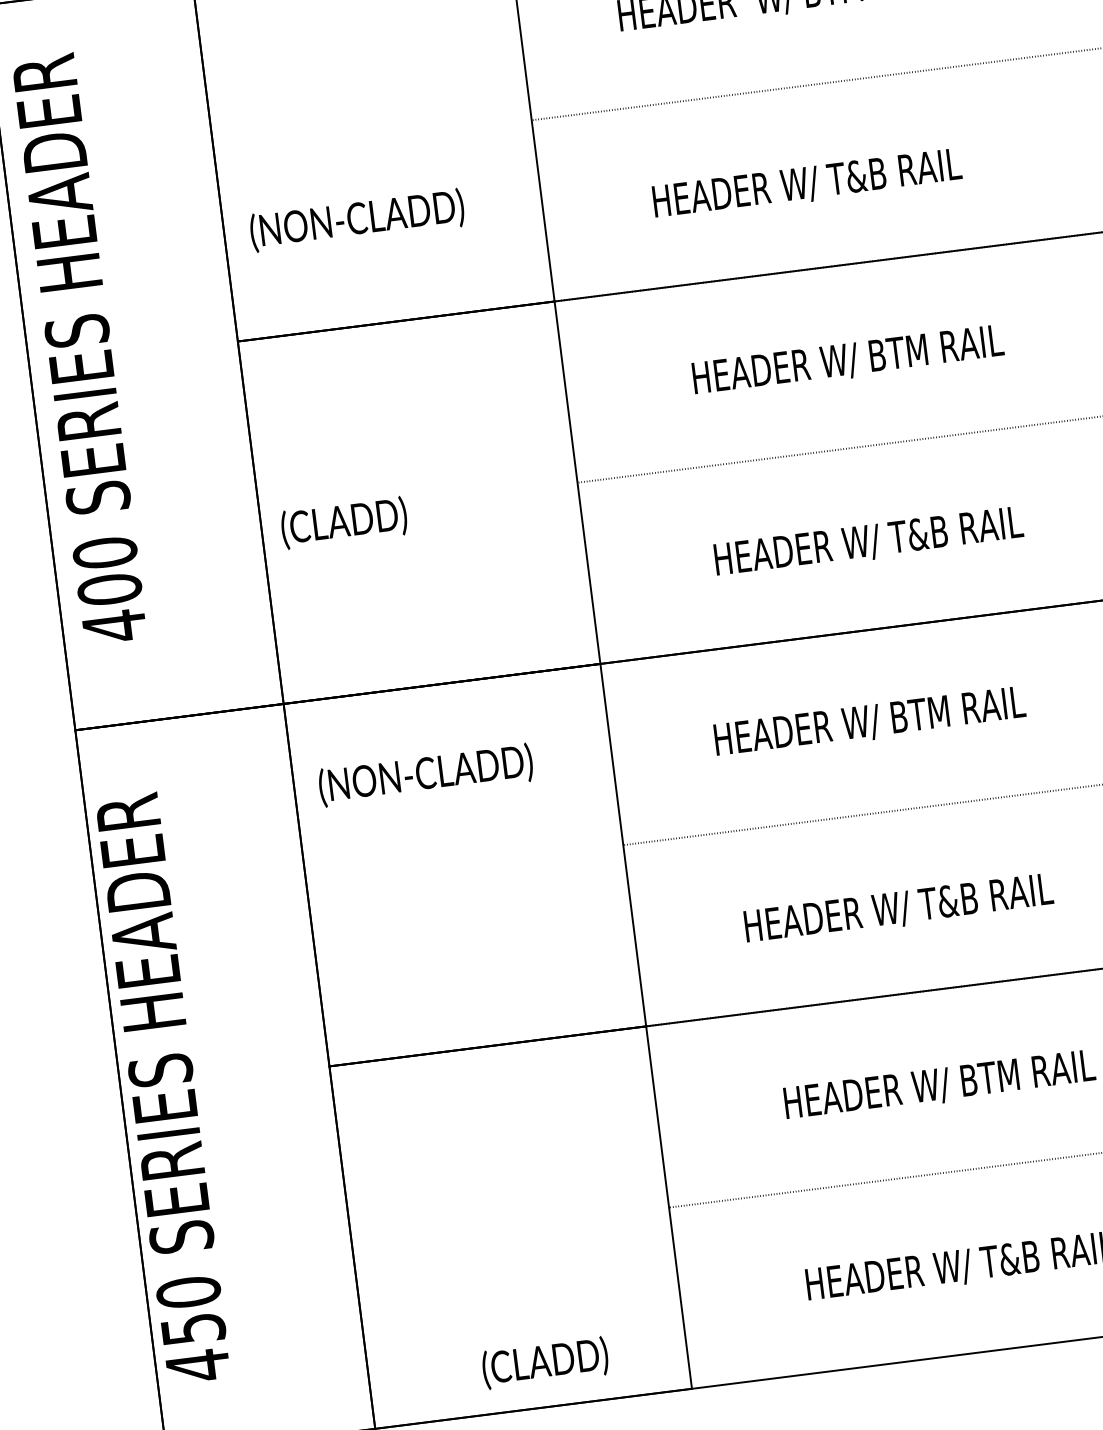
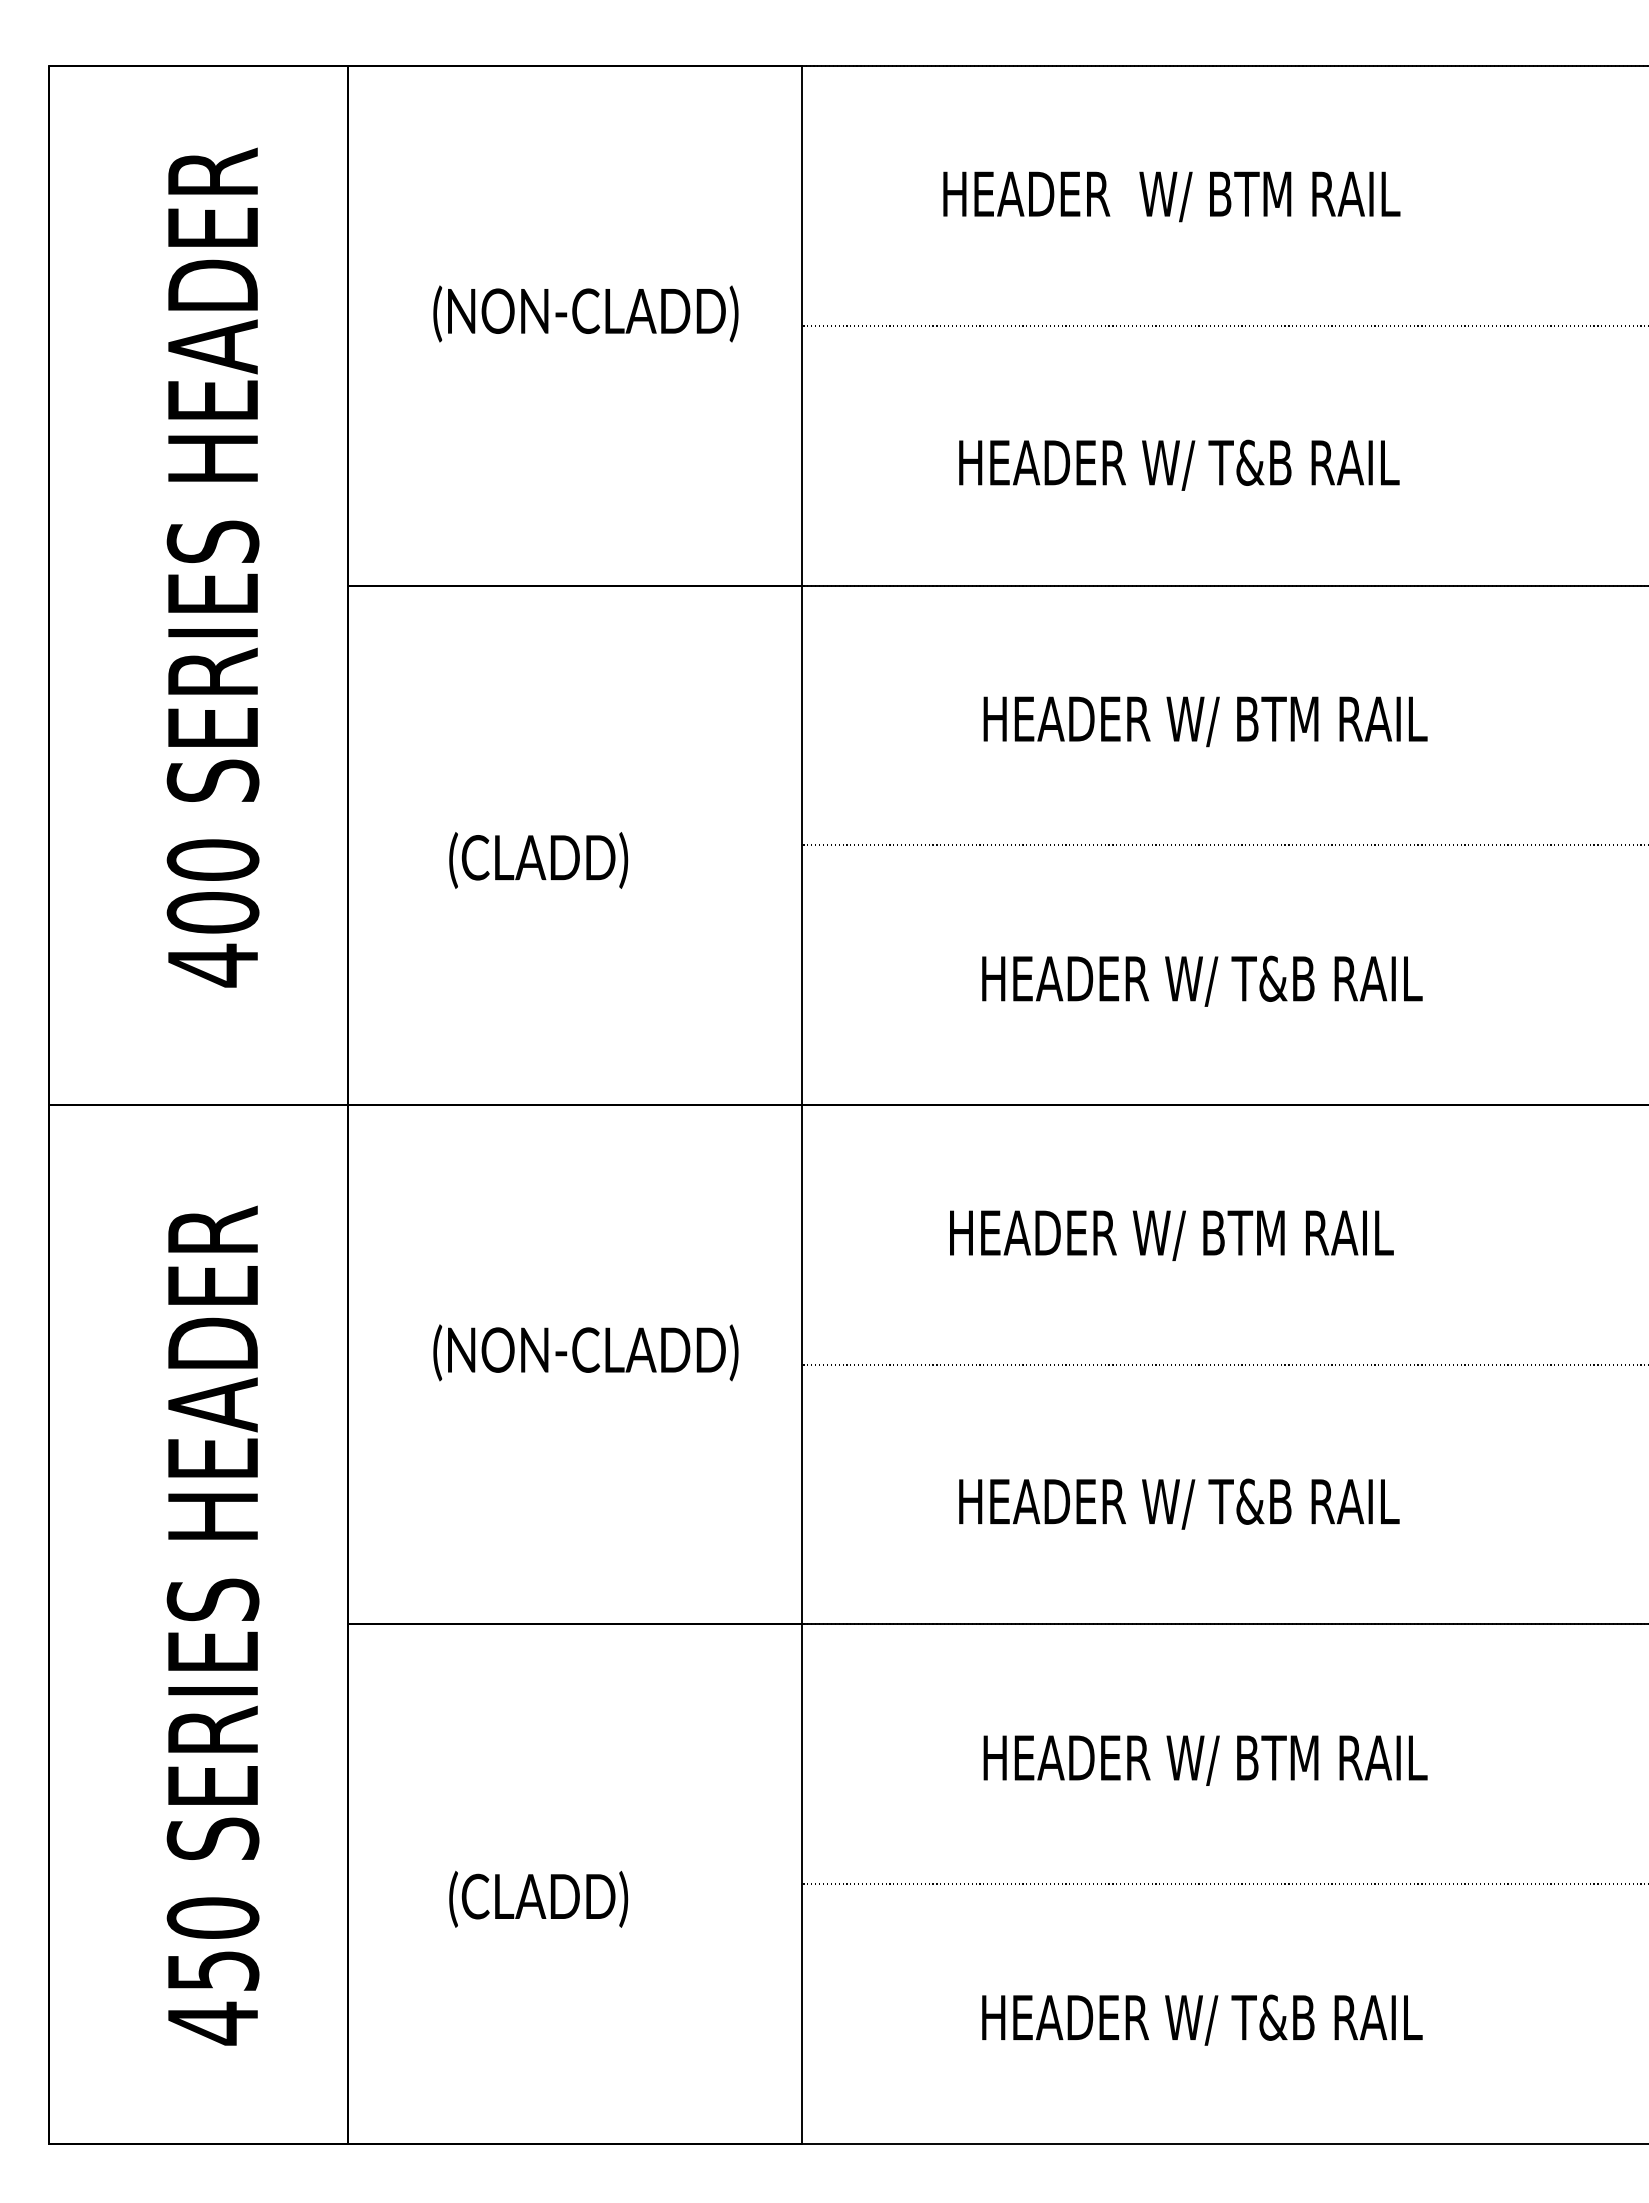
text: (356, 220) -> (585, 313), moved
text: (79, 348) -> (212, 567), moved
text: (344, 523) -> (538, 860), moved
text: (425, 775) -> (585, 1352), moved
text: (162, 1088) -> (212, 1625), moved
text: (545, 1363) -> (538, 1899), moved

